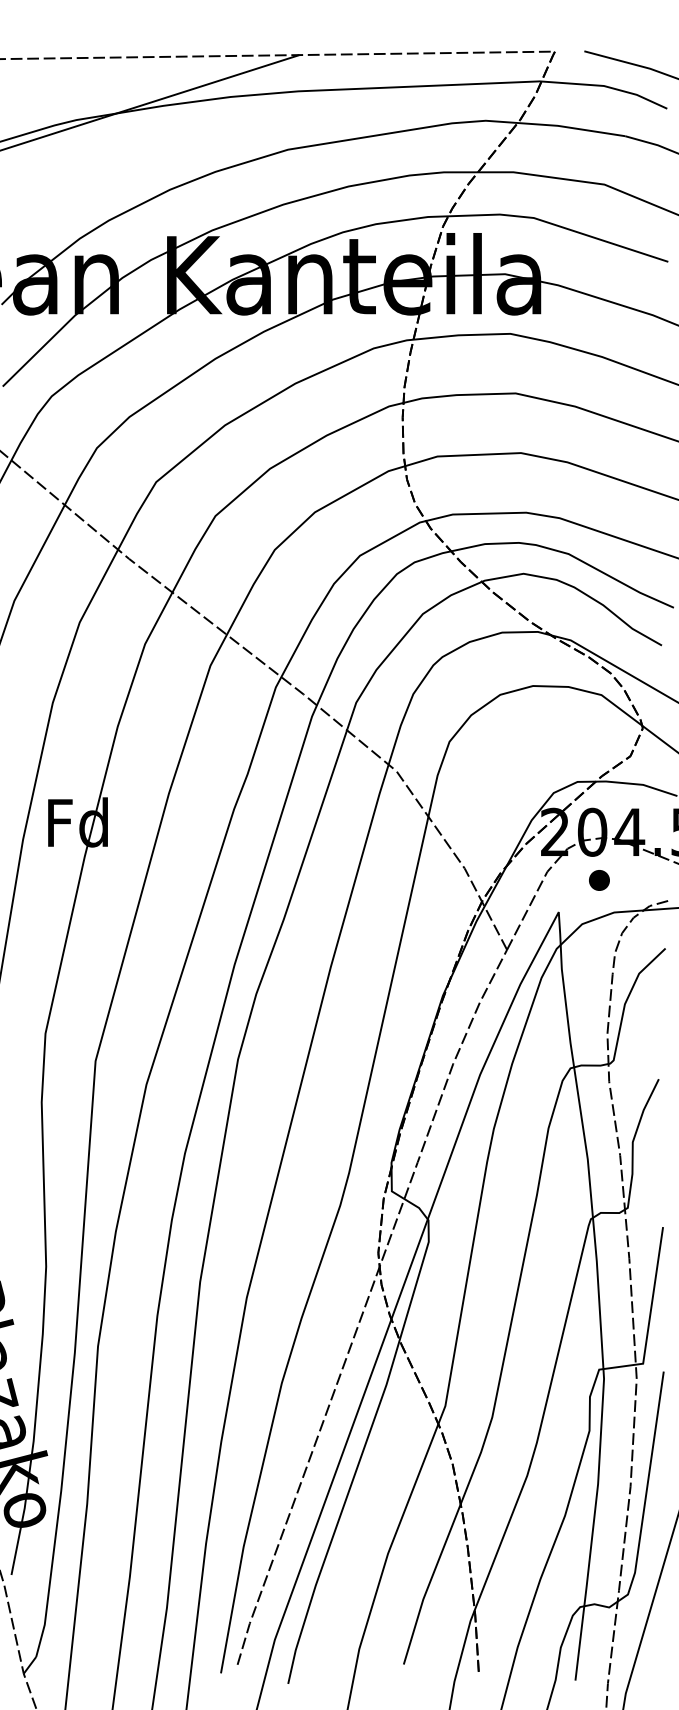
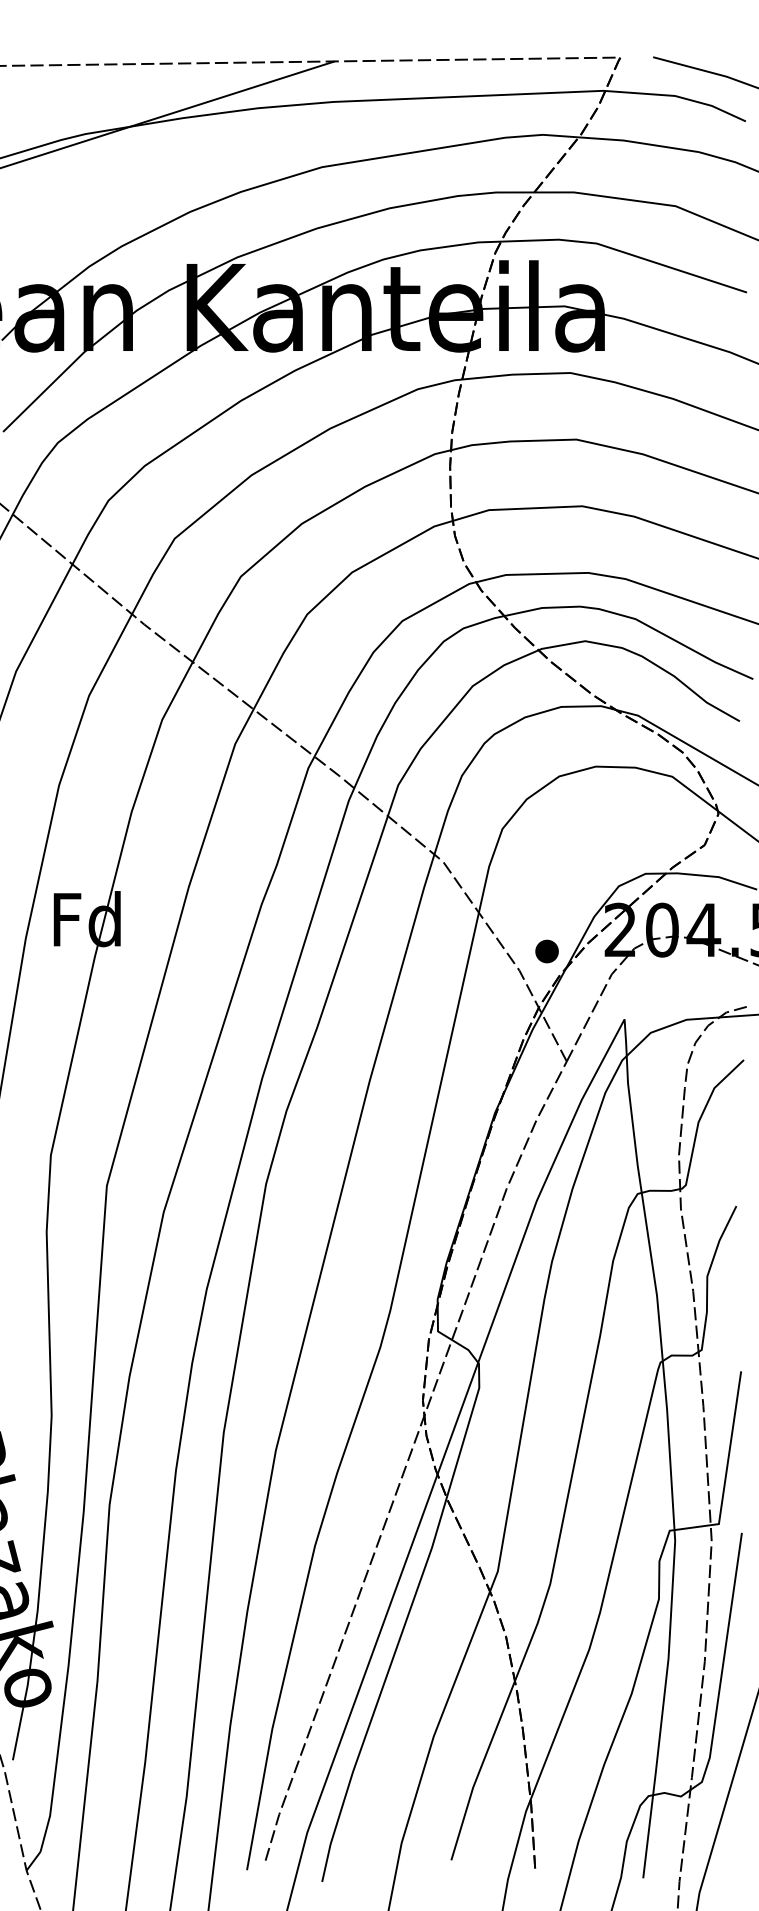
part: (599, 880) -> (547, 951), moved

